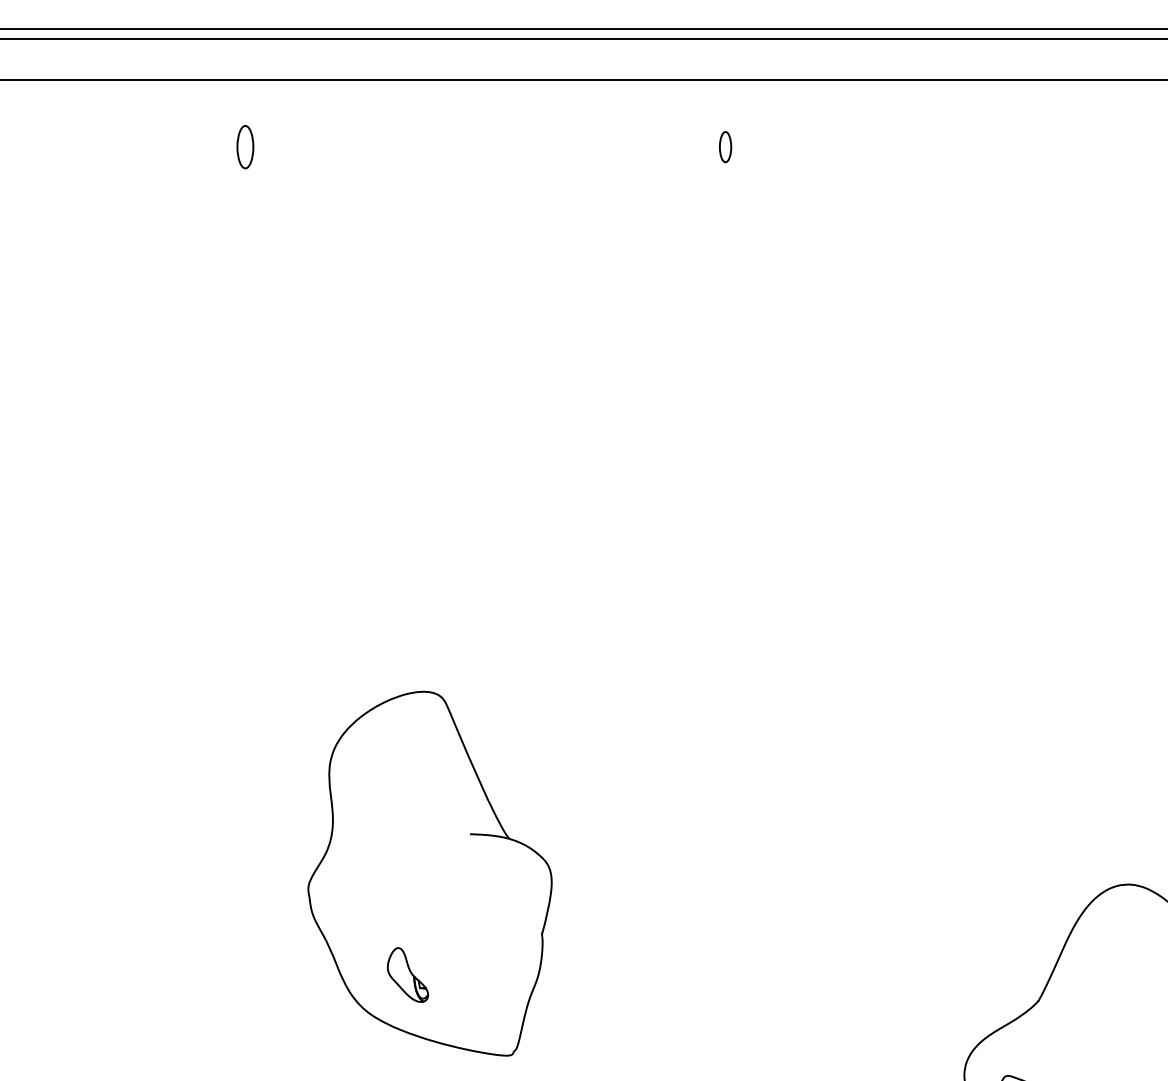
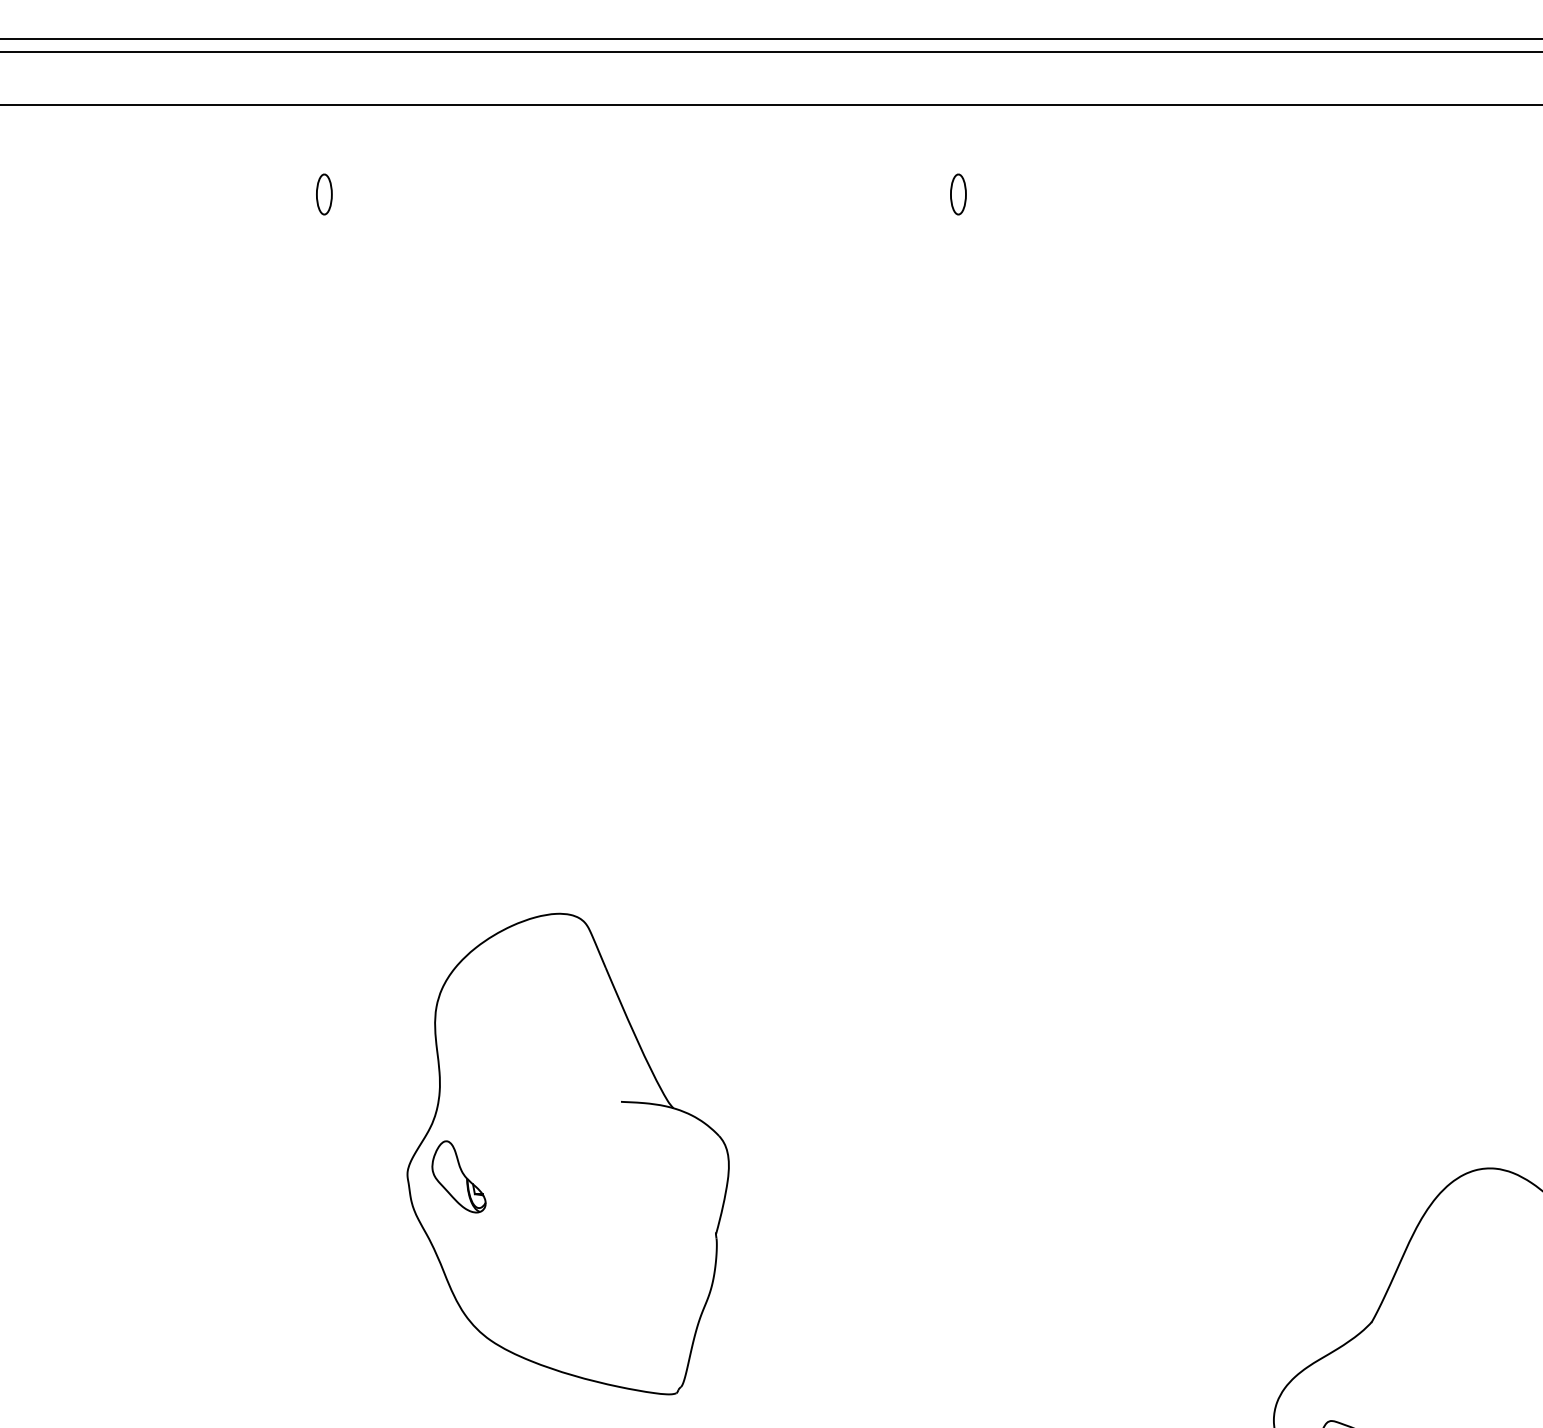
part: (245, 147) -> (324, 194), size x0.71
part: (407, 974) -> (458, 1176), moved

